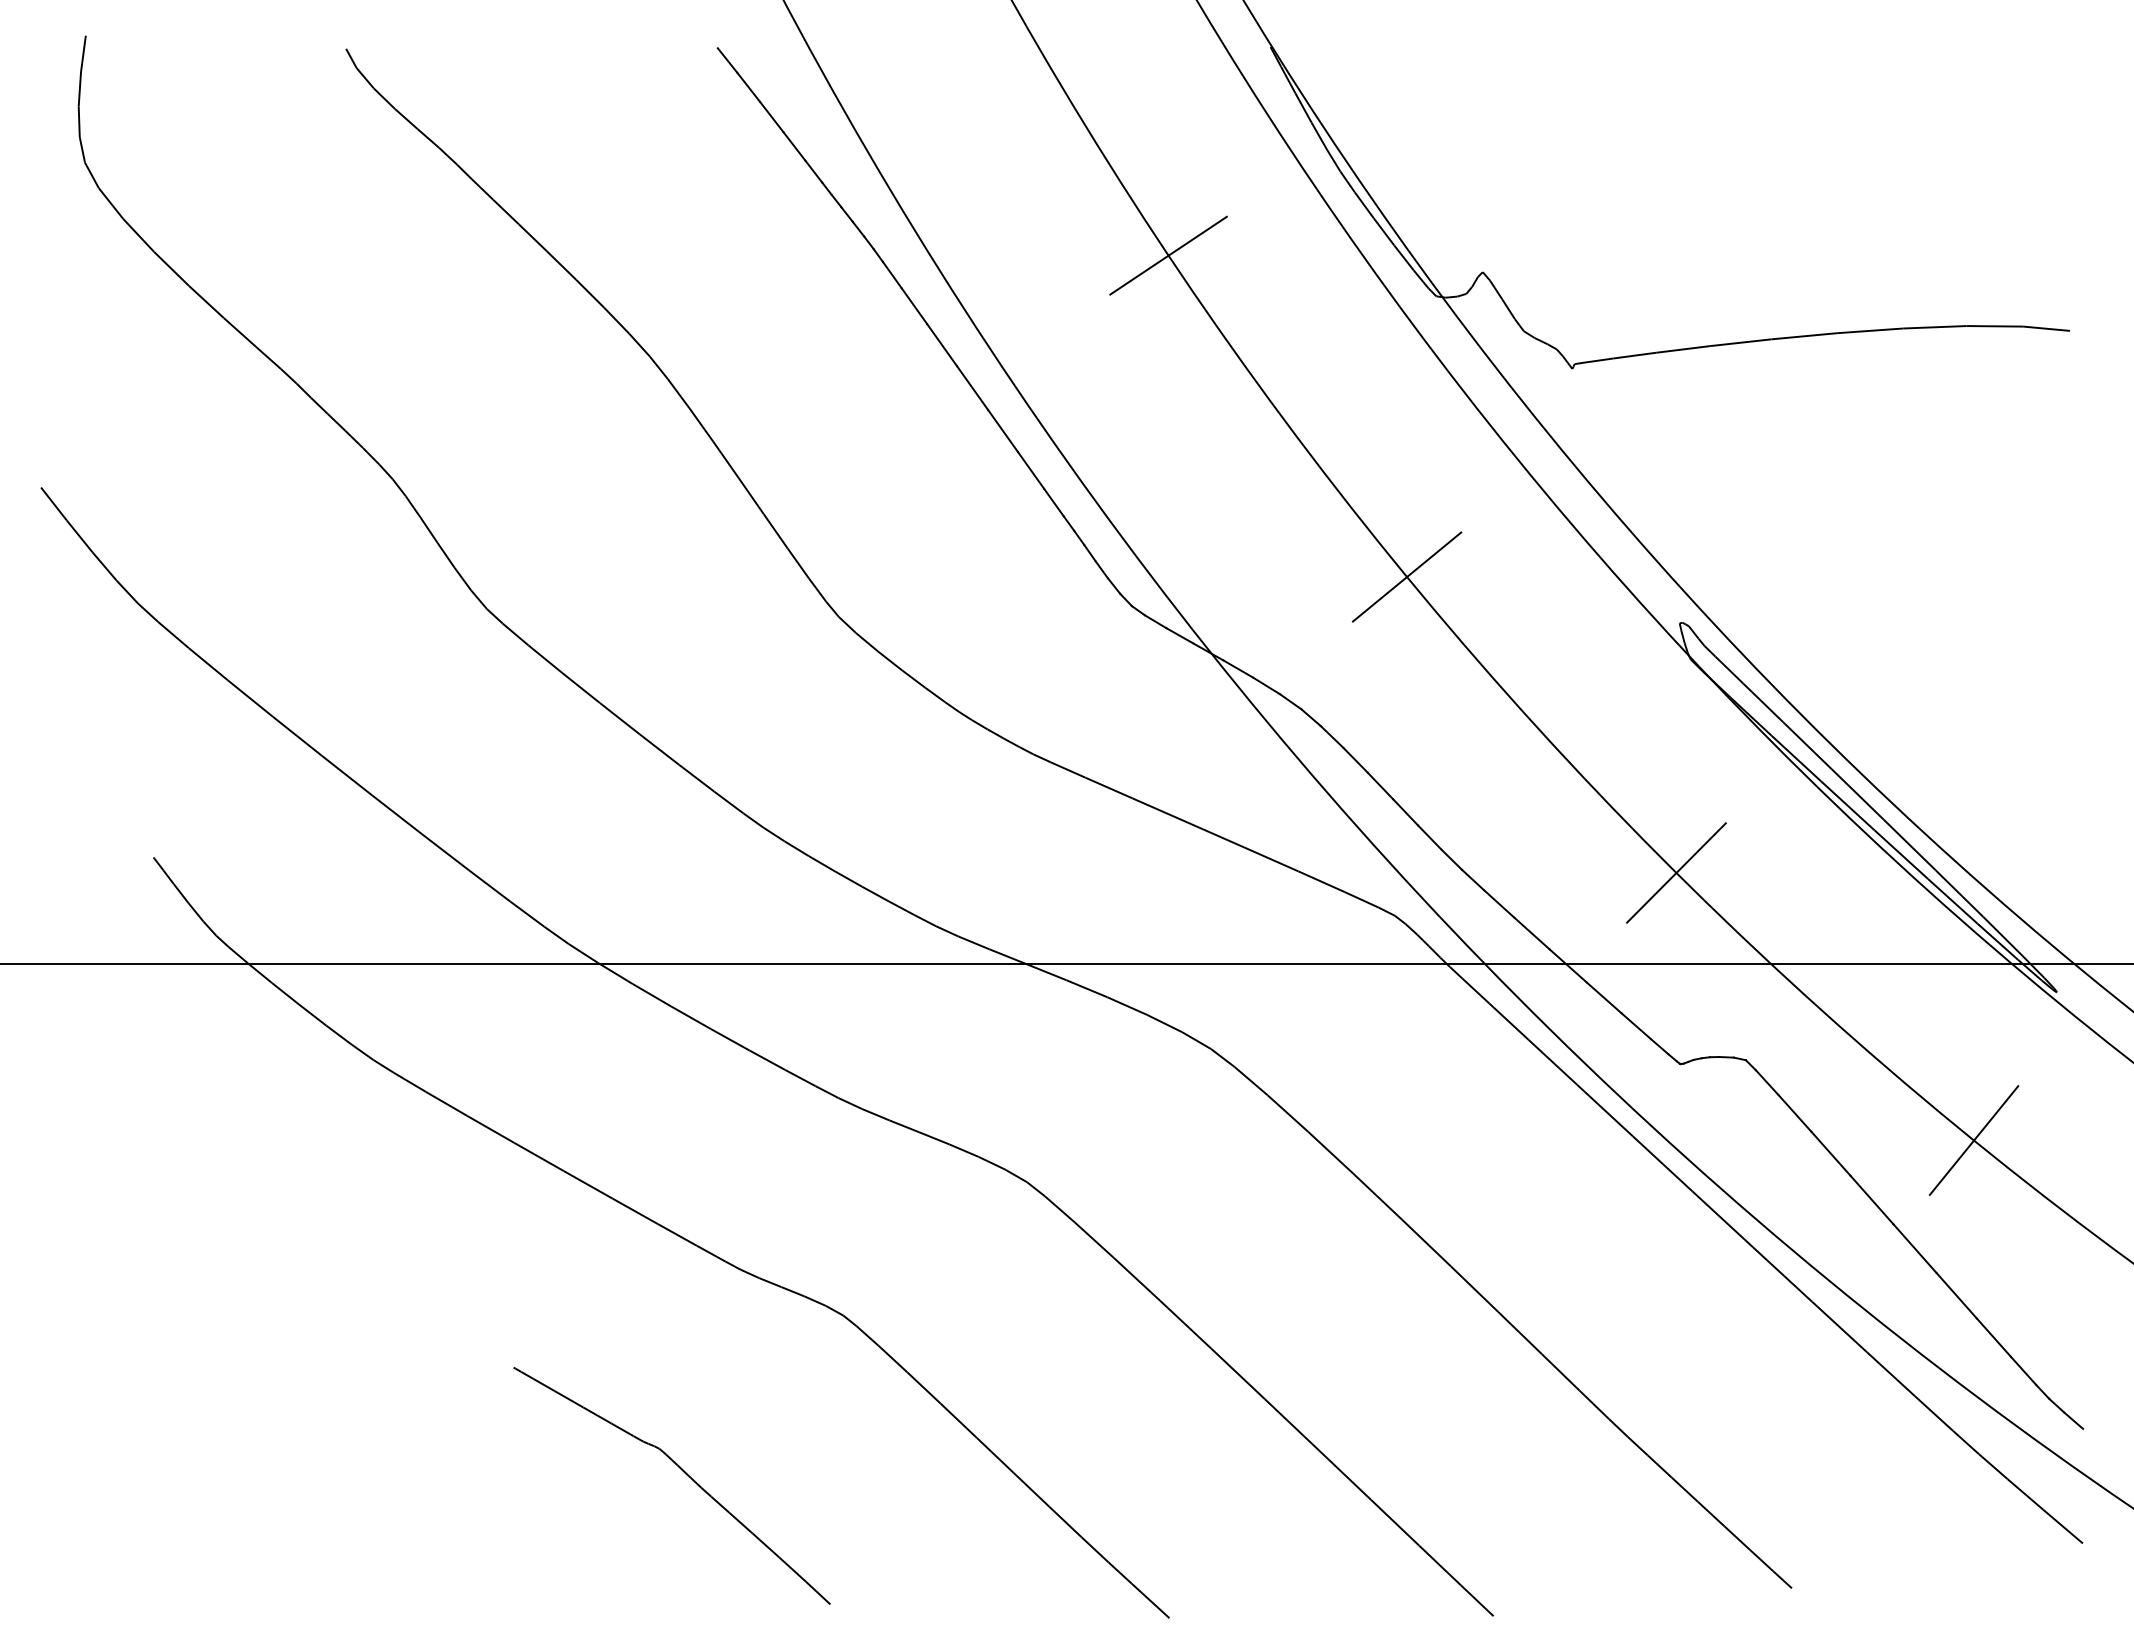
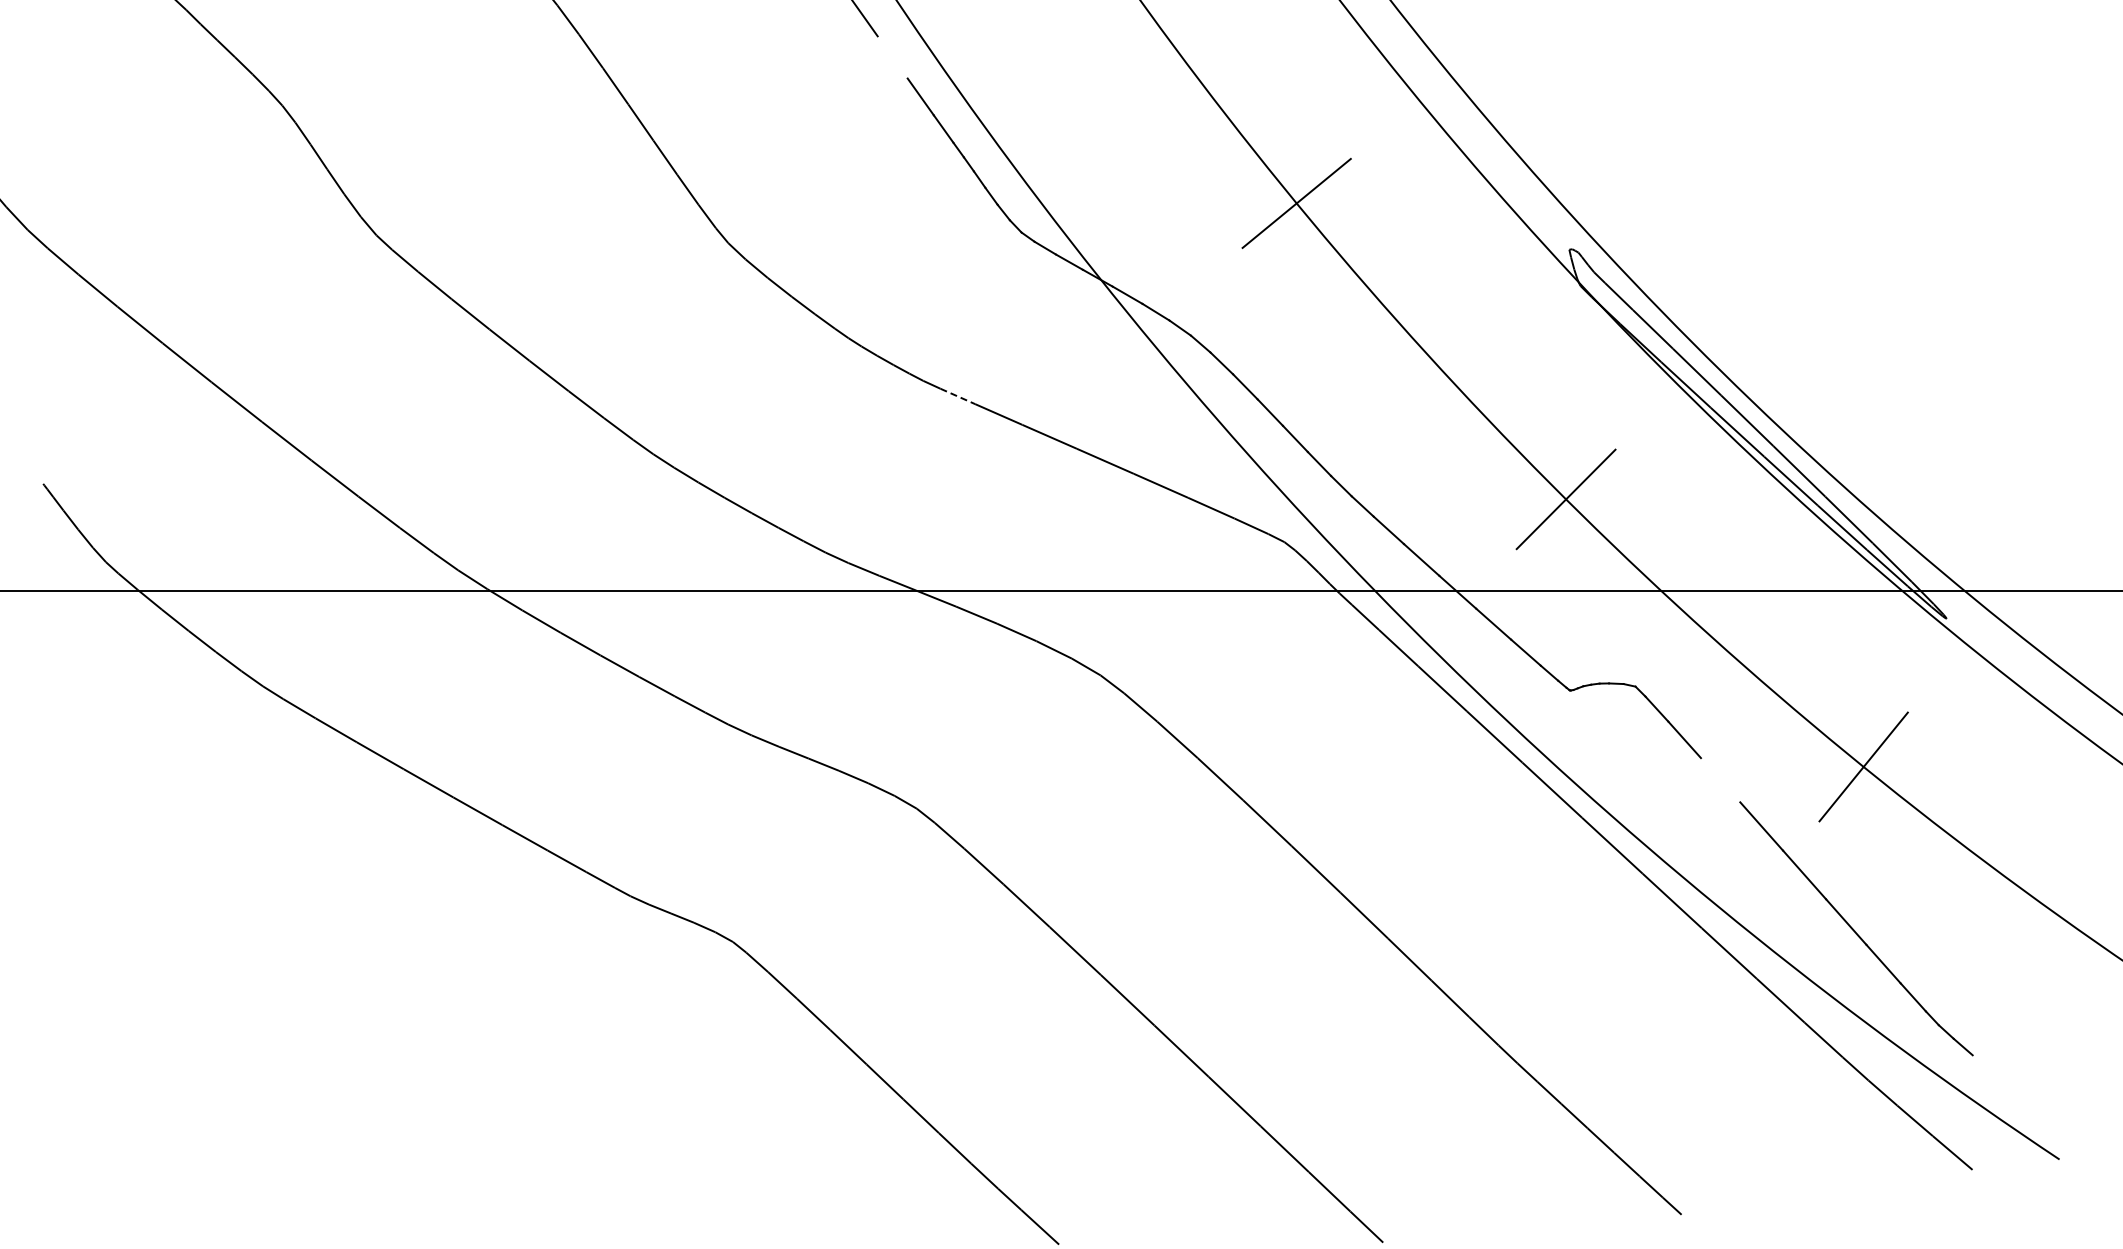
line: (1003, 430) -> (893, 56), removed
line: (1068, 770) -> (958, 396), solid -> dashed
line: (1830, 1153) -> (1720, 779), removed
part: (683, 1472) -> (573, 1098), removed

